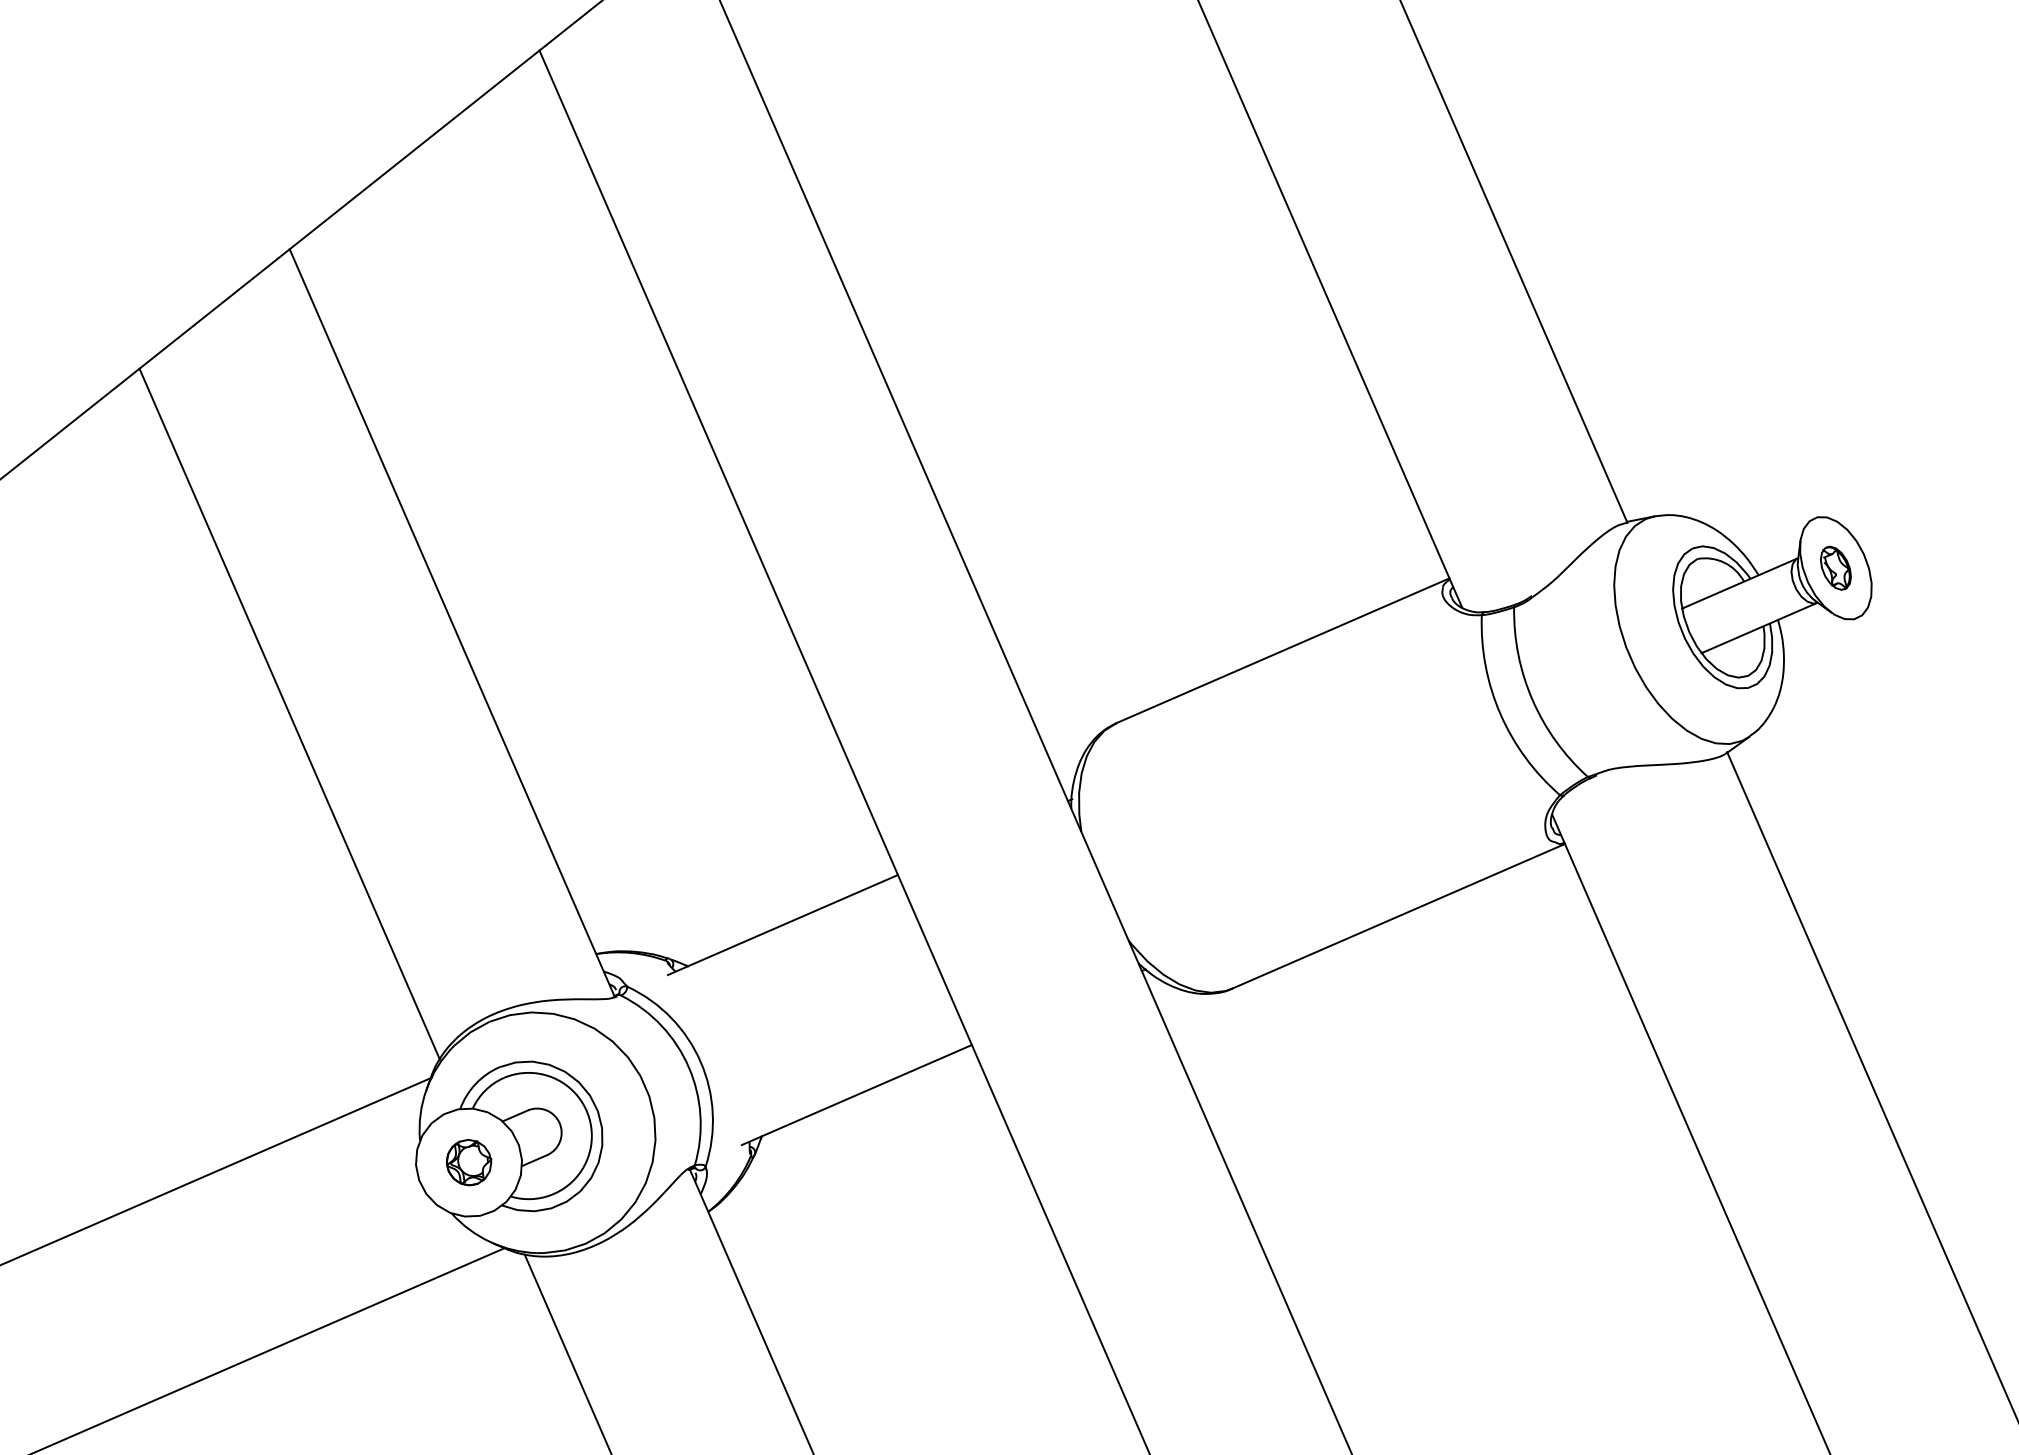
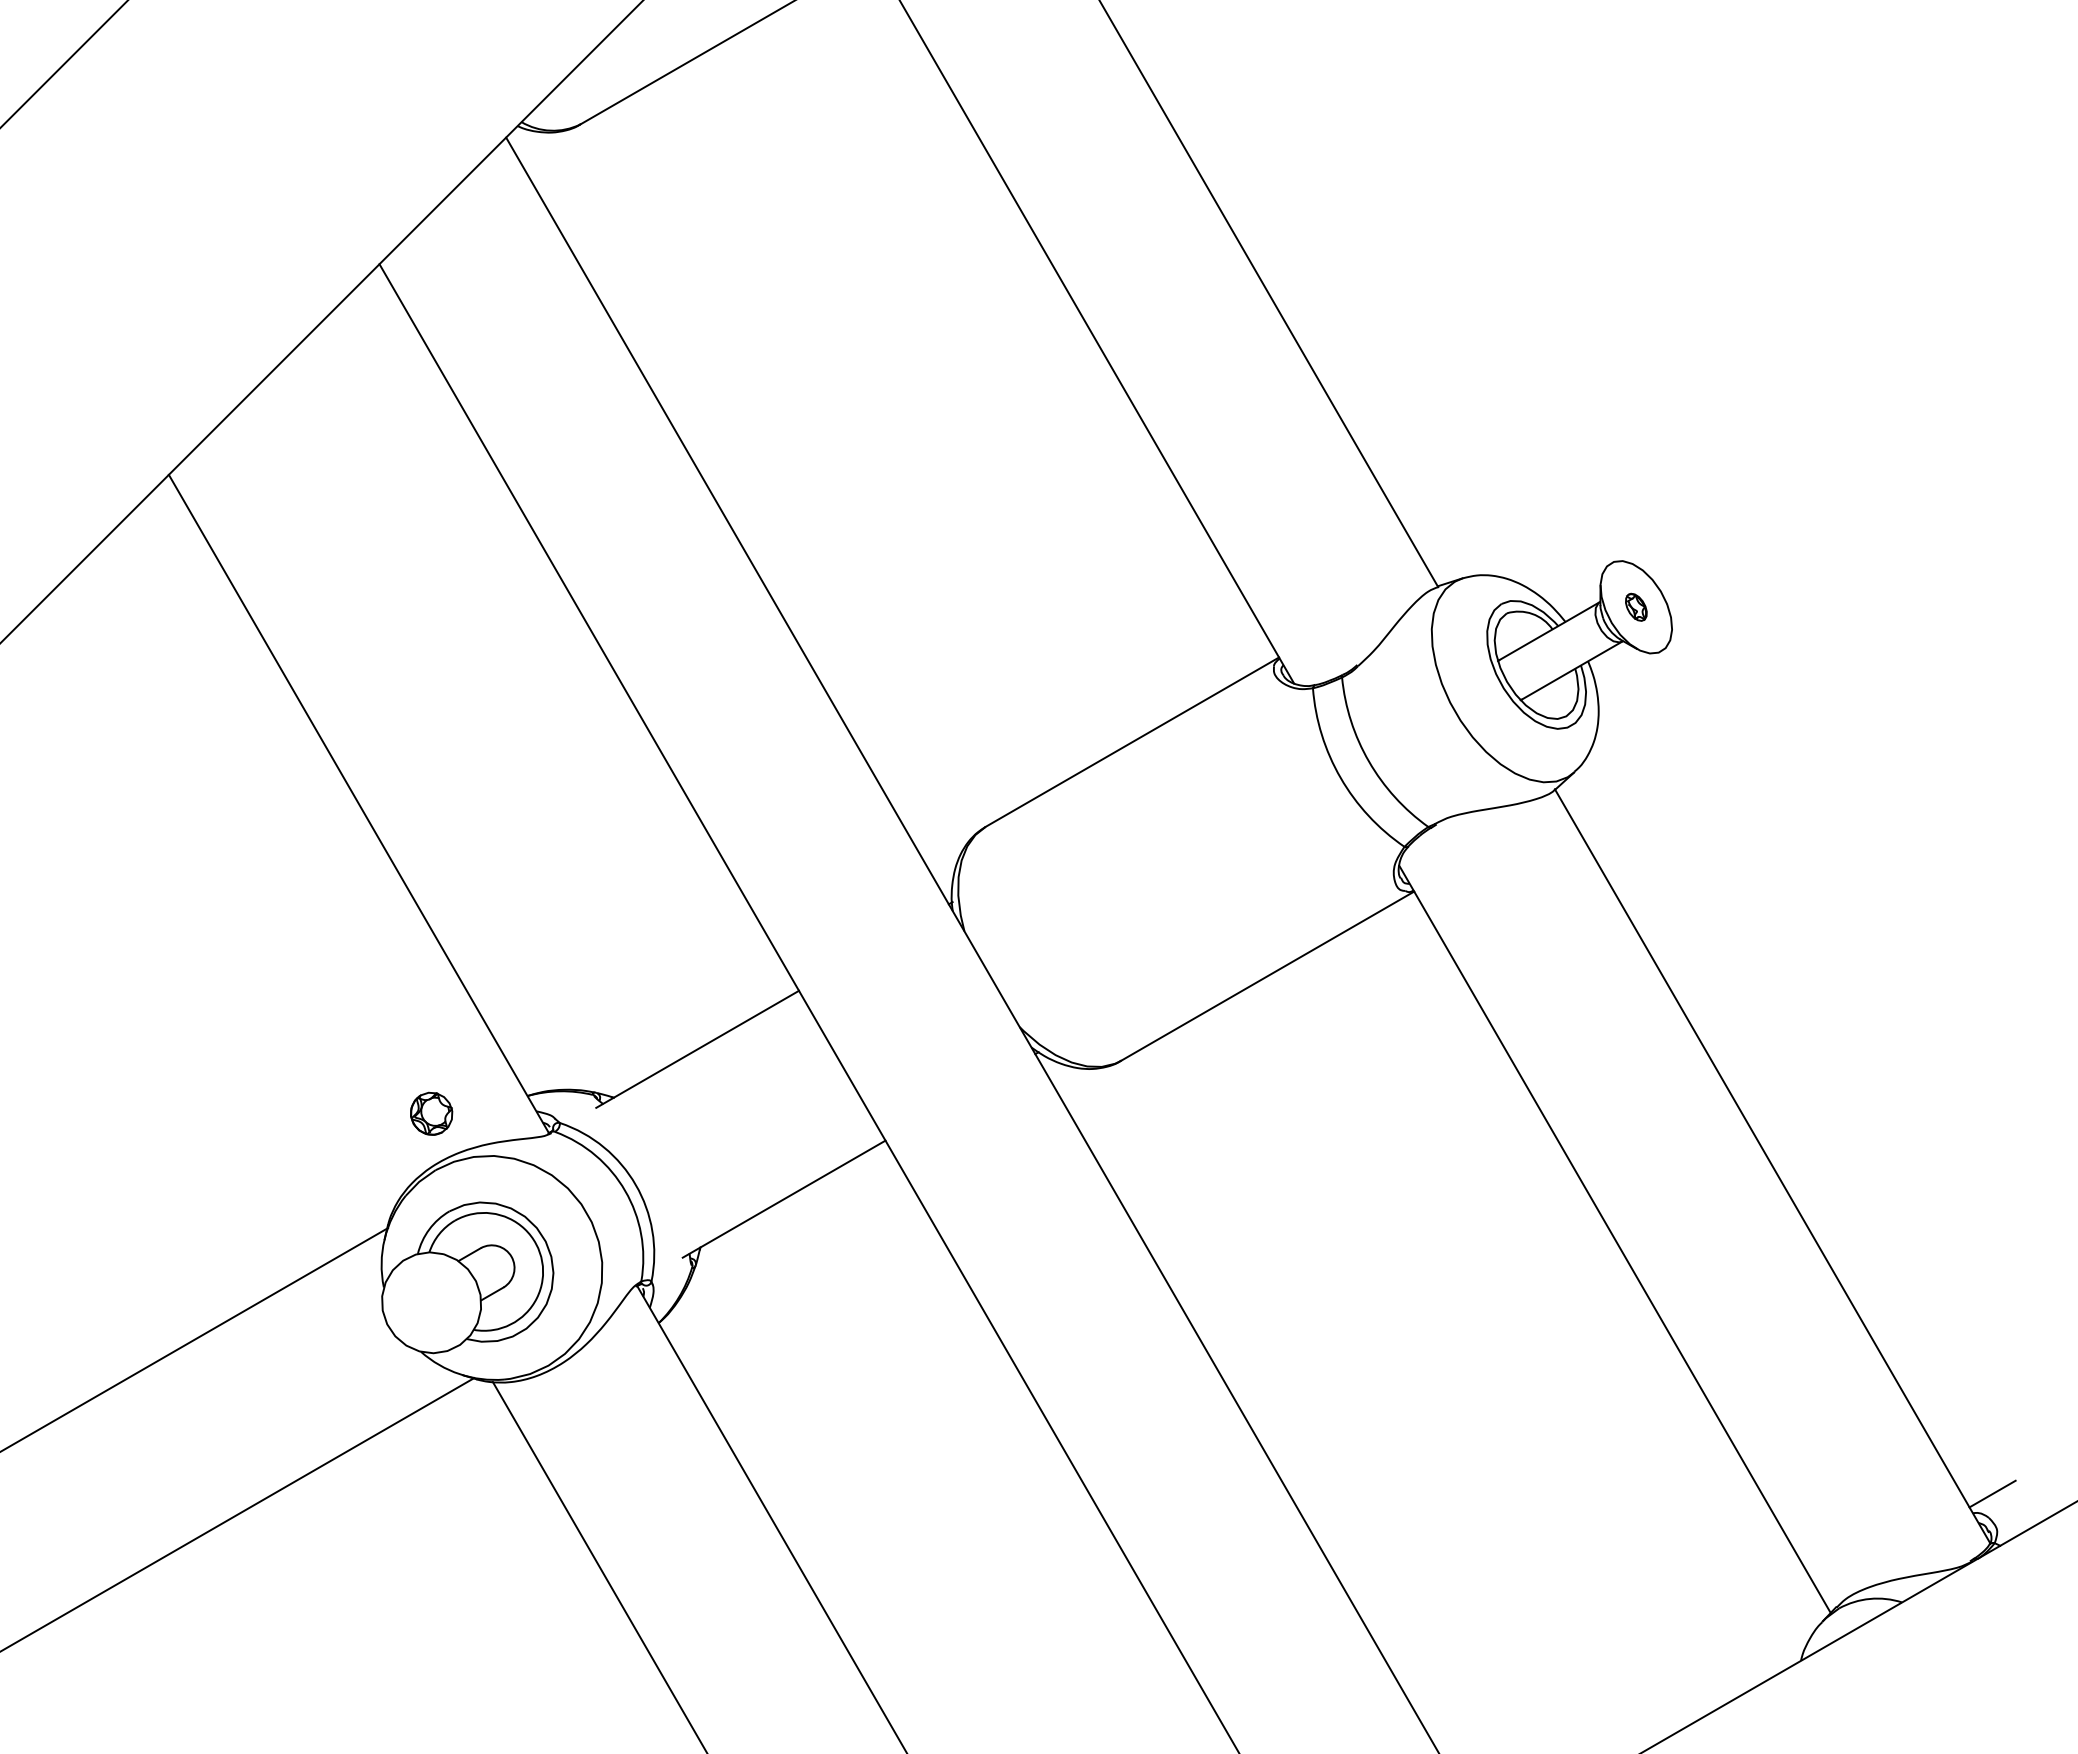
part: (1836, 568) -> (1636, 607), size x0.7
line: (289, 713) -> (217, 905), removed
part: (468, 1162) -> (431, 1113), moved

